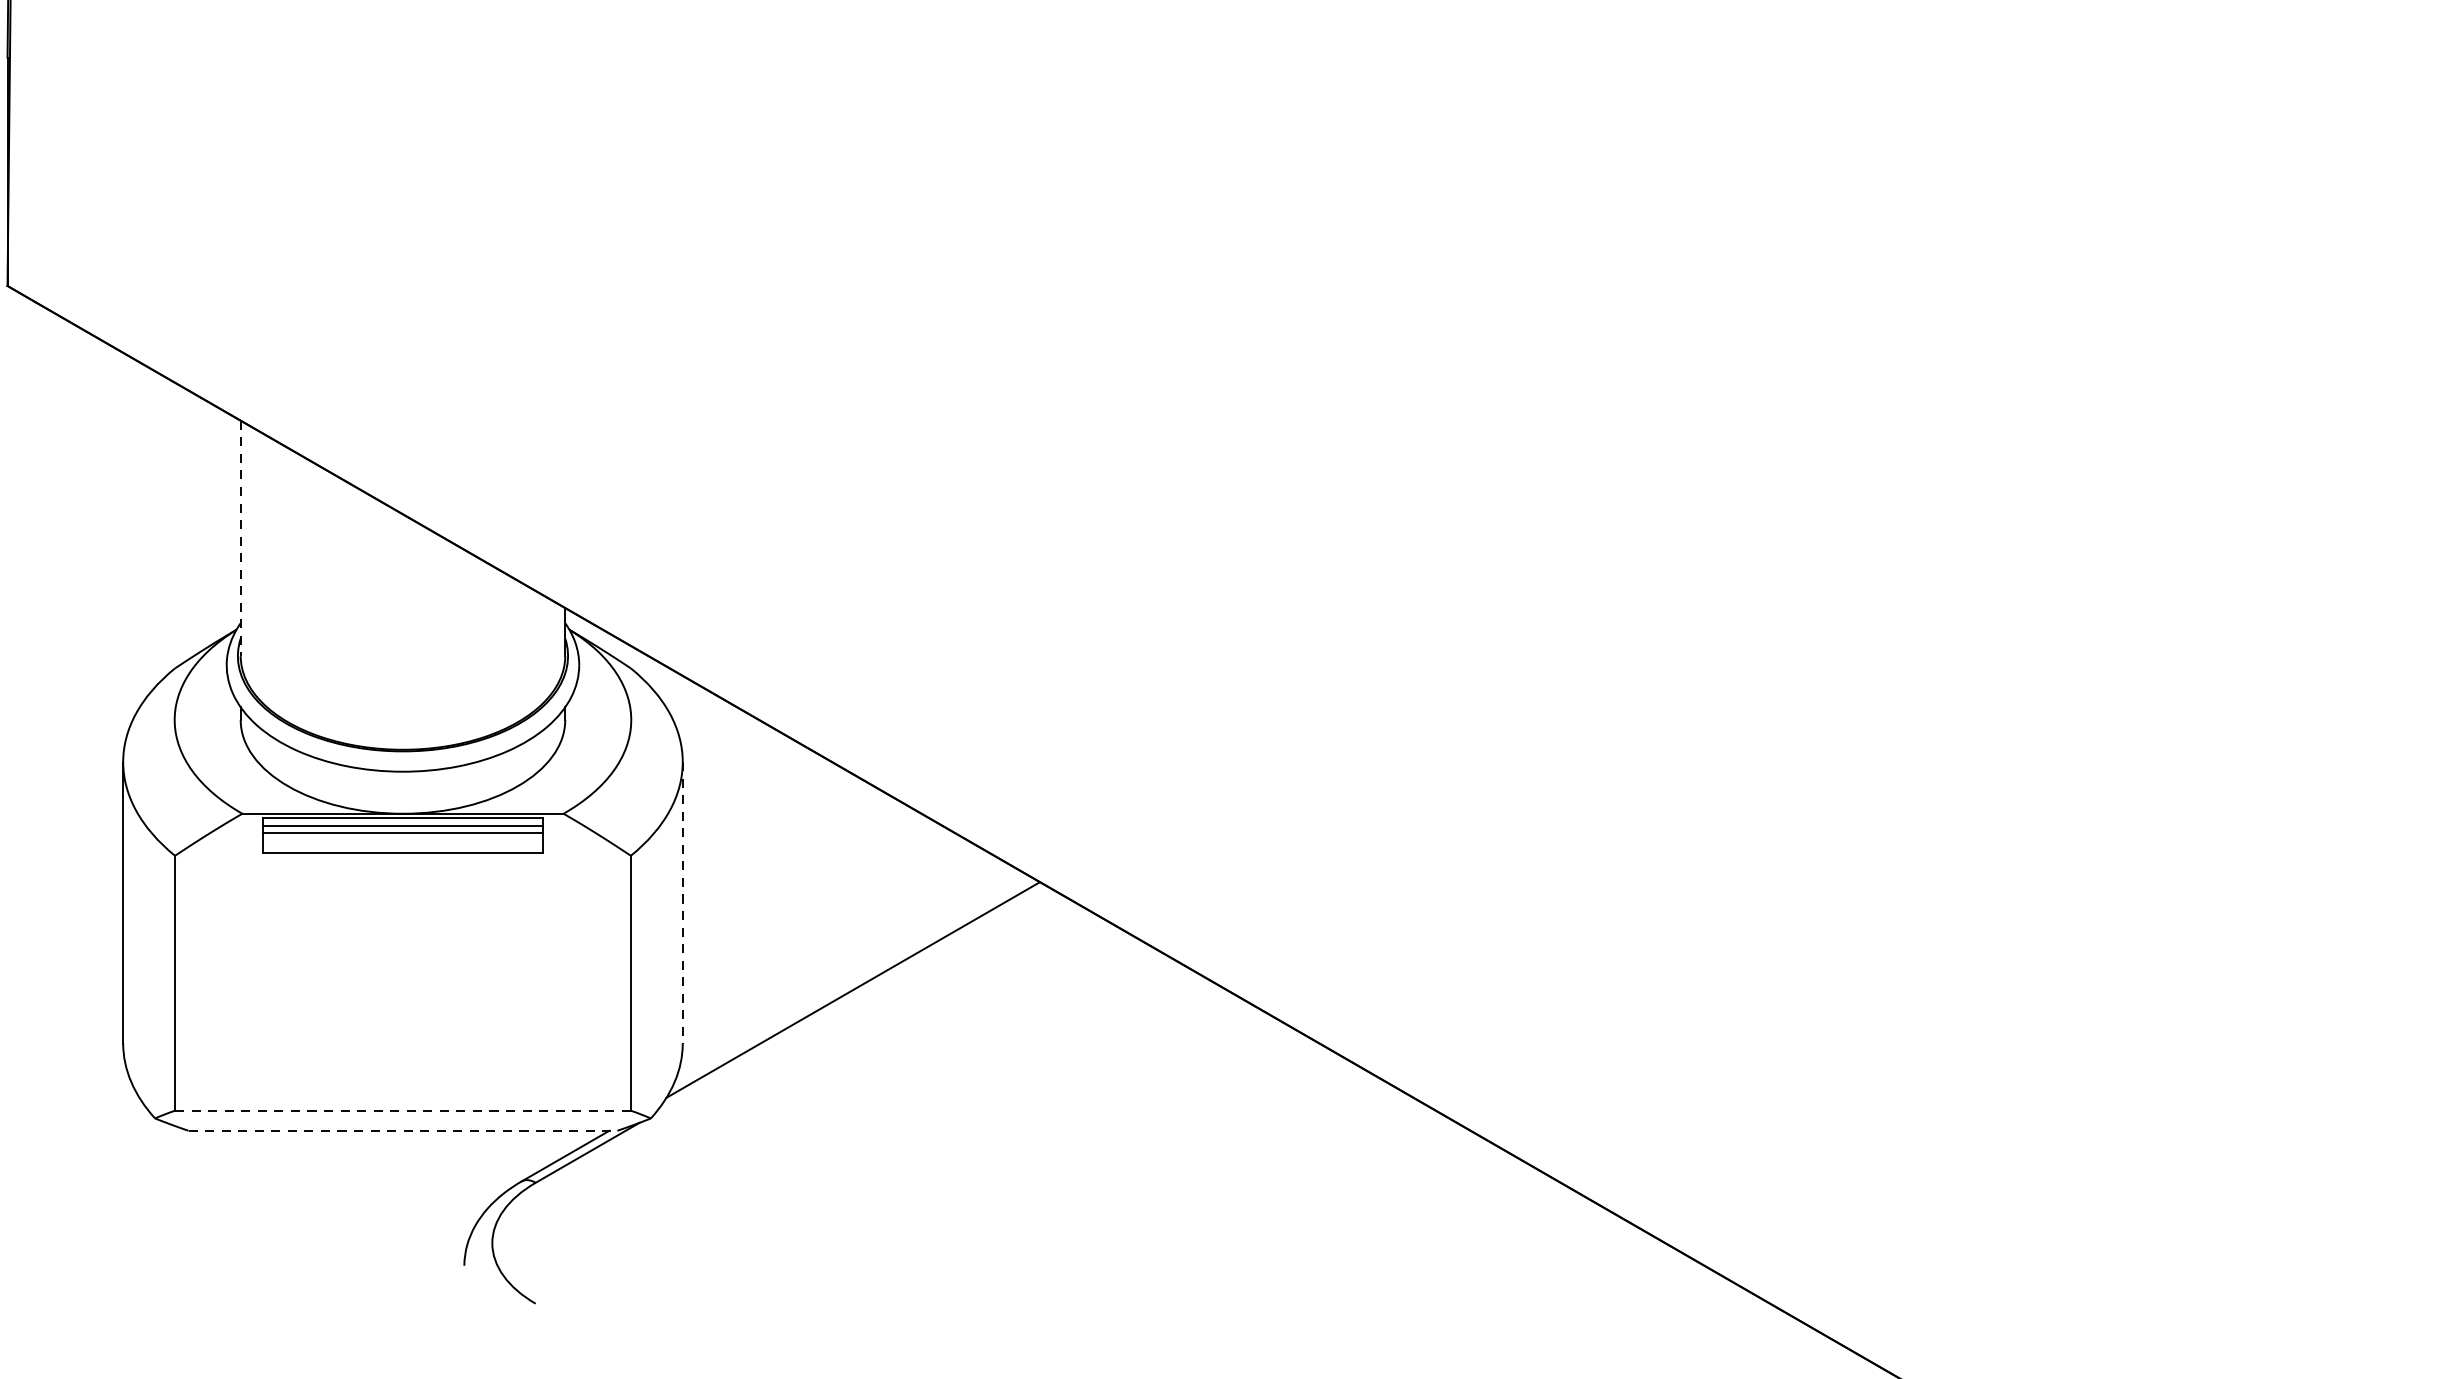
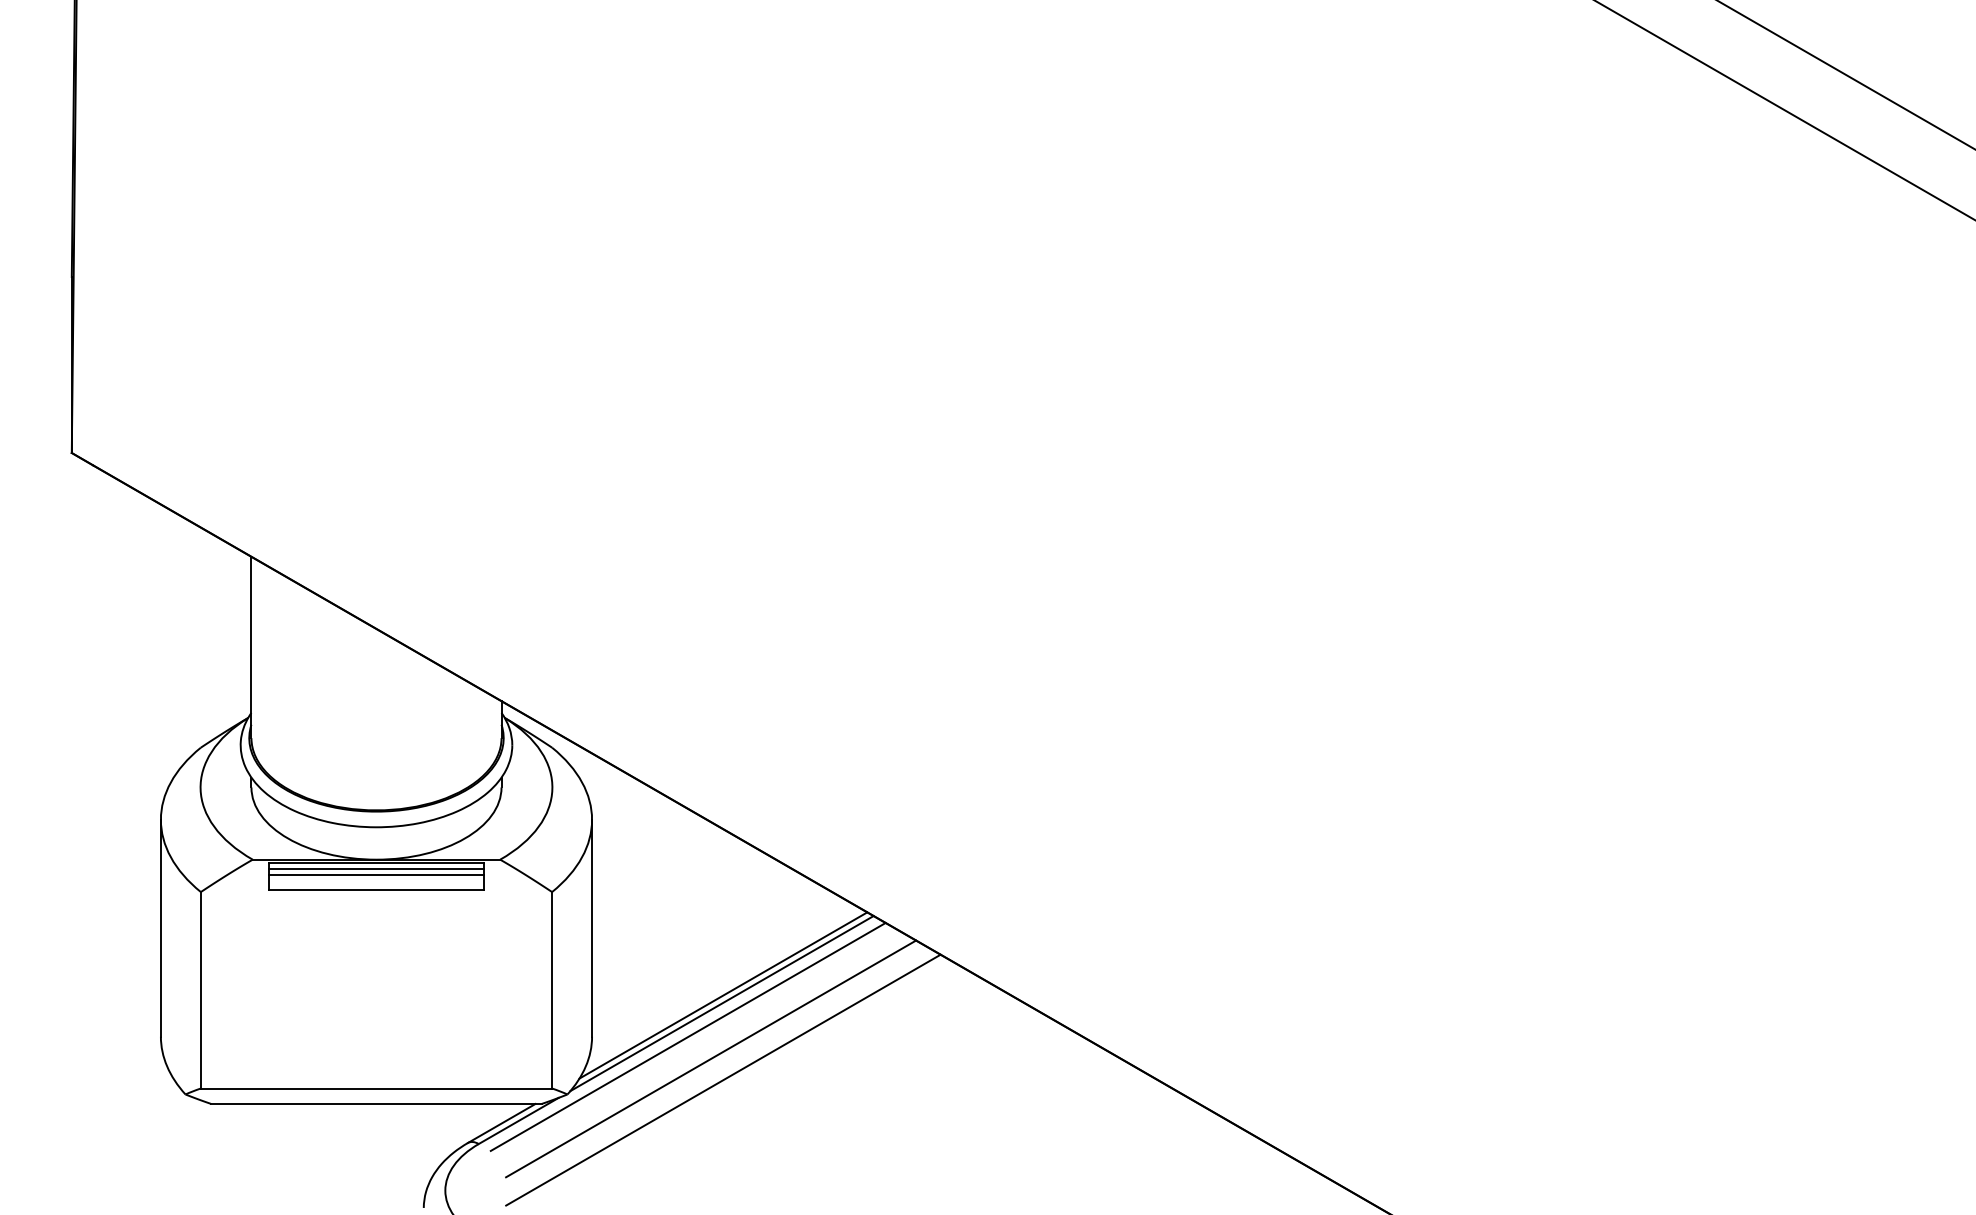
line: (240, 538) -> (251, 647), dashed -> solid
line: (683, 903) -> (592, 928), dashed -> solid
line: (850, 1000) -> (721, 1003), added
line: (806, 1043) -> (687, 1036), added
line: (837, 1071) -> (711, 1058), added
line: (853, 1099) -> (723, 1079), added
line: (402, 1110) -> (376, 1088), dashed -> solid
line: (402, 1130) -> (376, 1103), dashed -> solid

